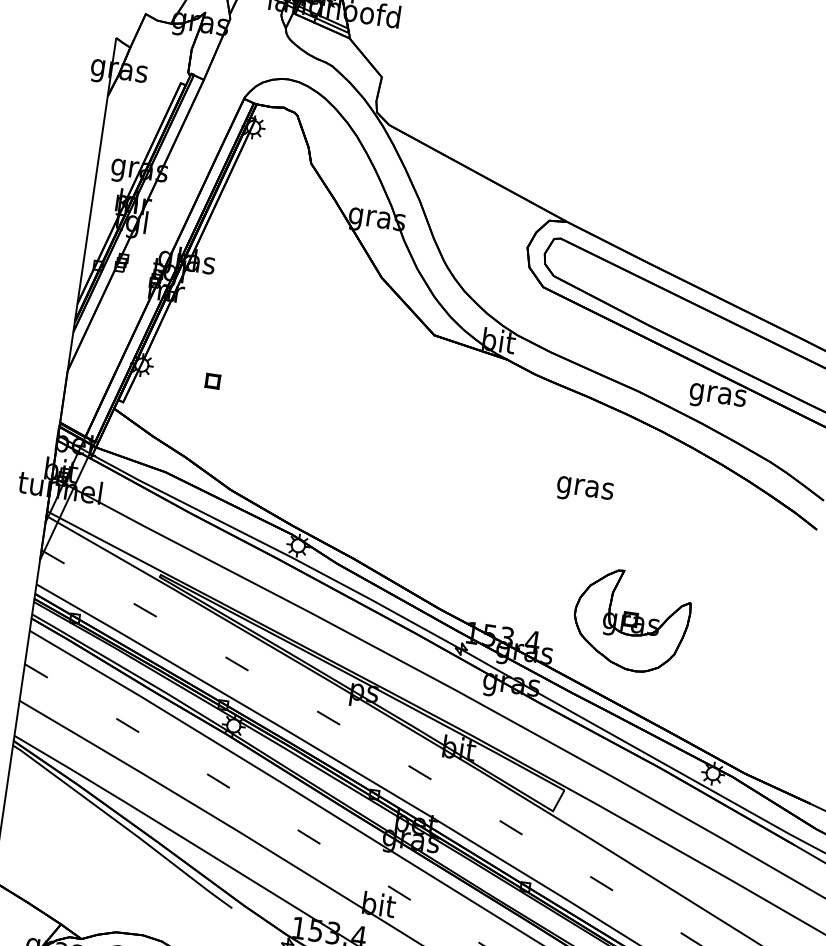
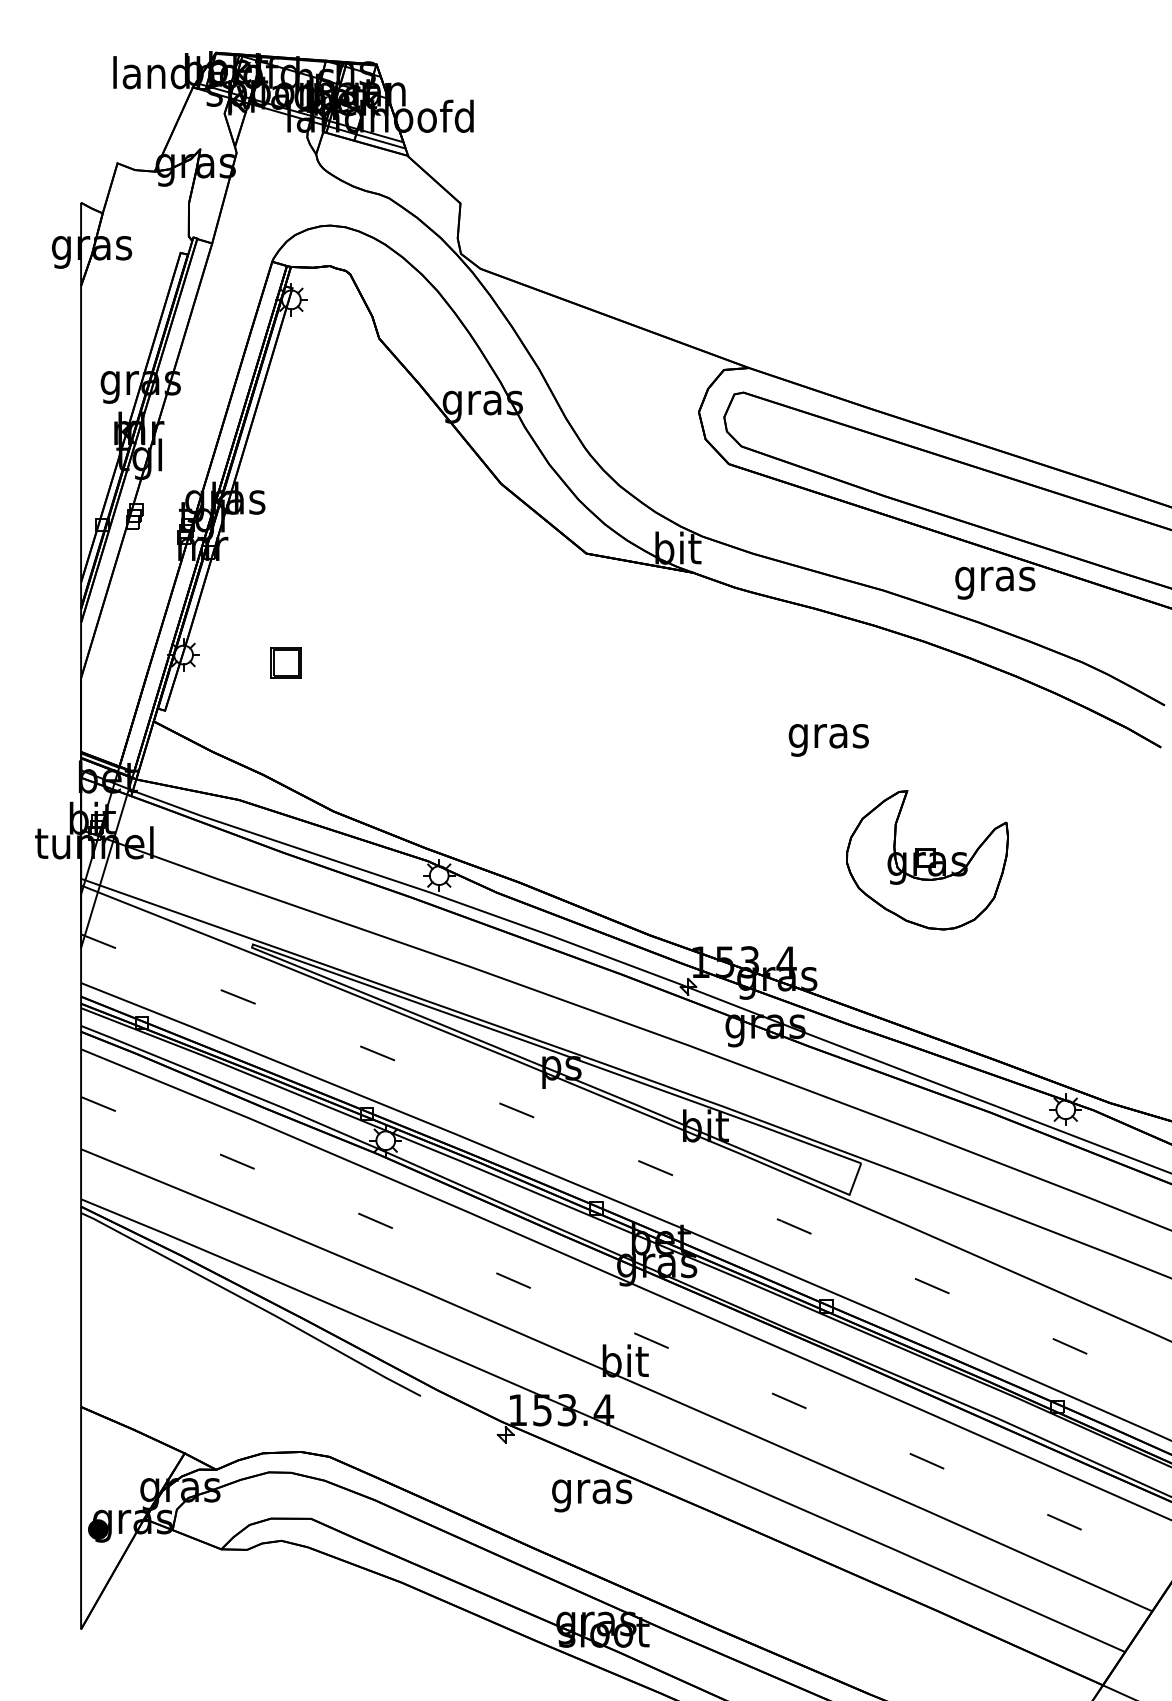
part: (213, 381) -> (286, 663), size x1.6
part: (631, 621) -> (927, 860), moved

